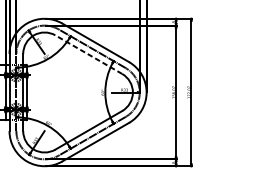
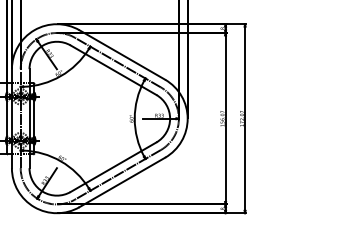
line: (88, 54) -> (113, 69), dashed -> solid

